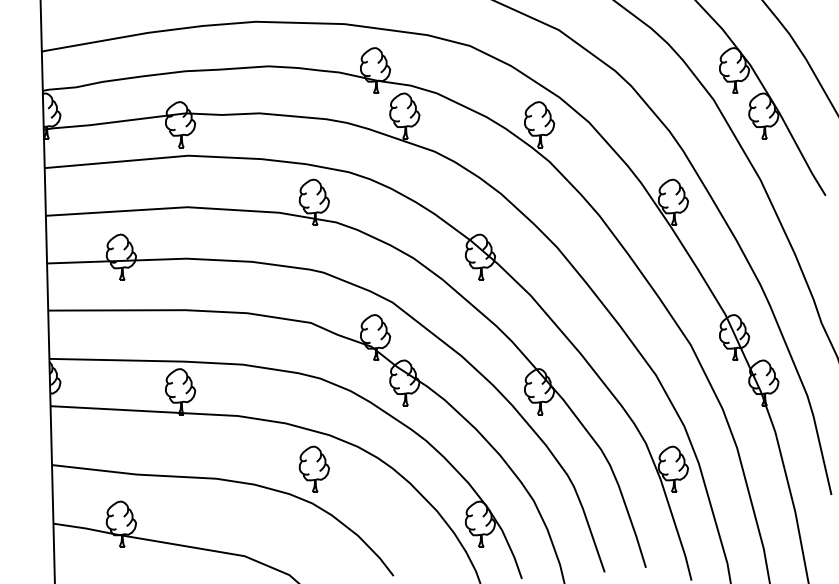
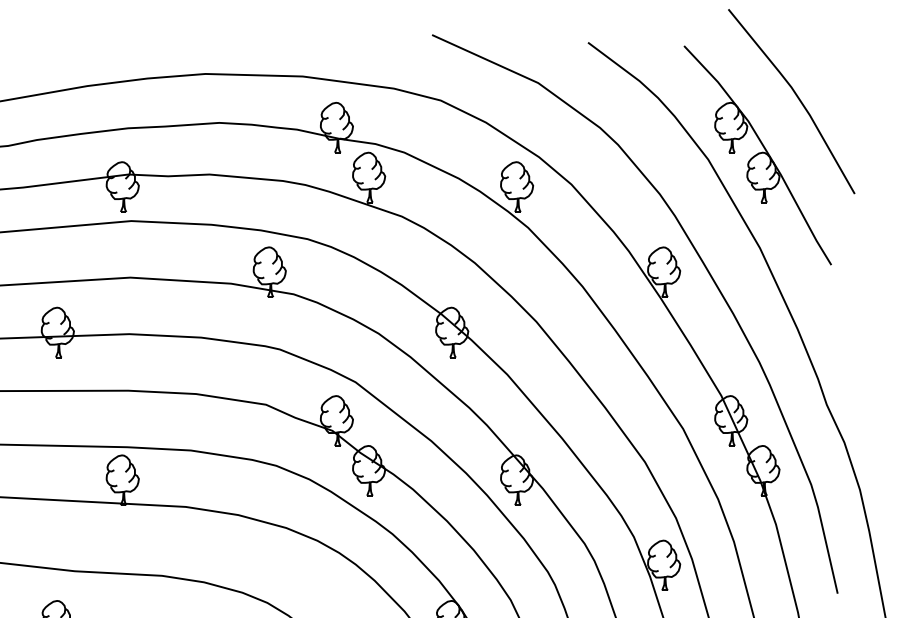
part: (313, 468) -> (268, 564), removed

